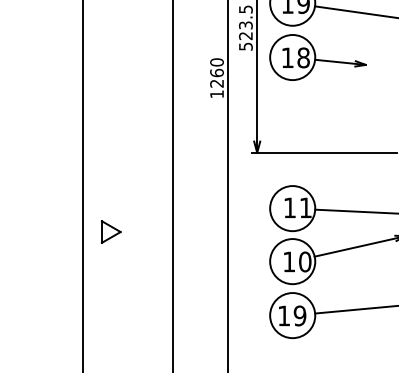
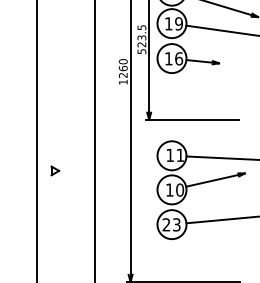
text: (304, 57) -> (179, 58), 18 -> 16
part: (111, 231) -> (55, 170), size x0.62
text: (291, 315) -> (171, 224), 19 -> 23

